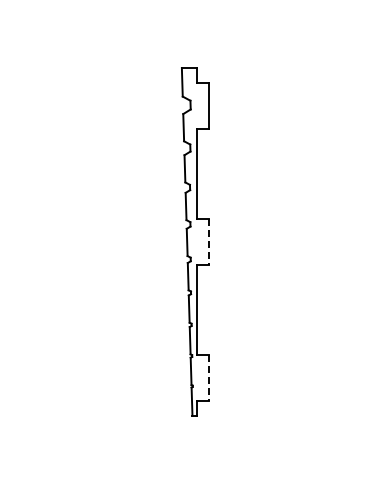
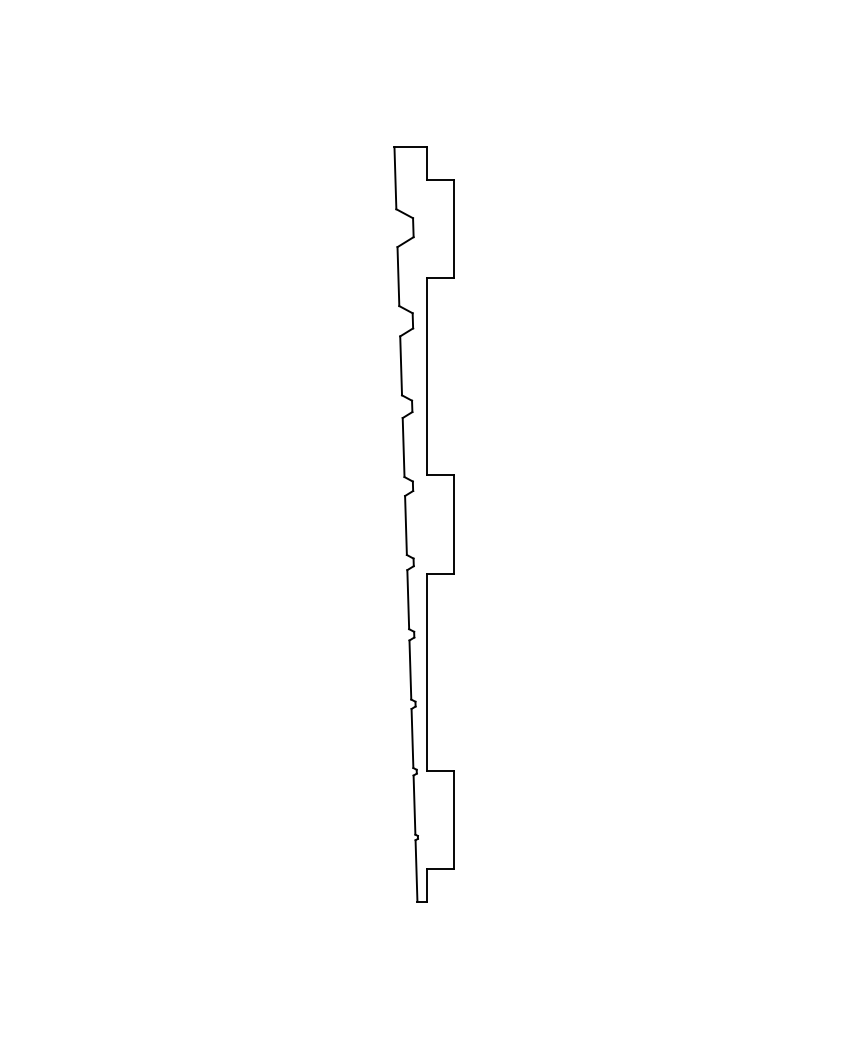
line: (209, 242) -> (454, 525), dashed -> solid
line: (209, 378) -> (454, 820), dashed -> solid

